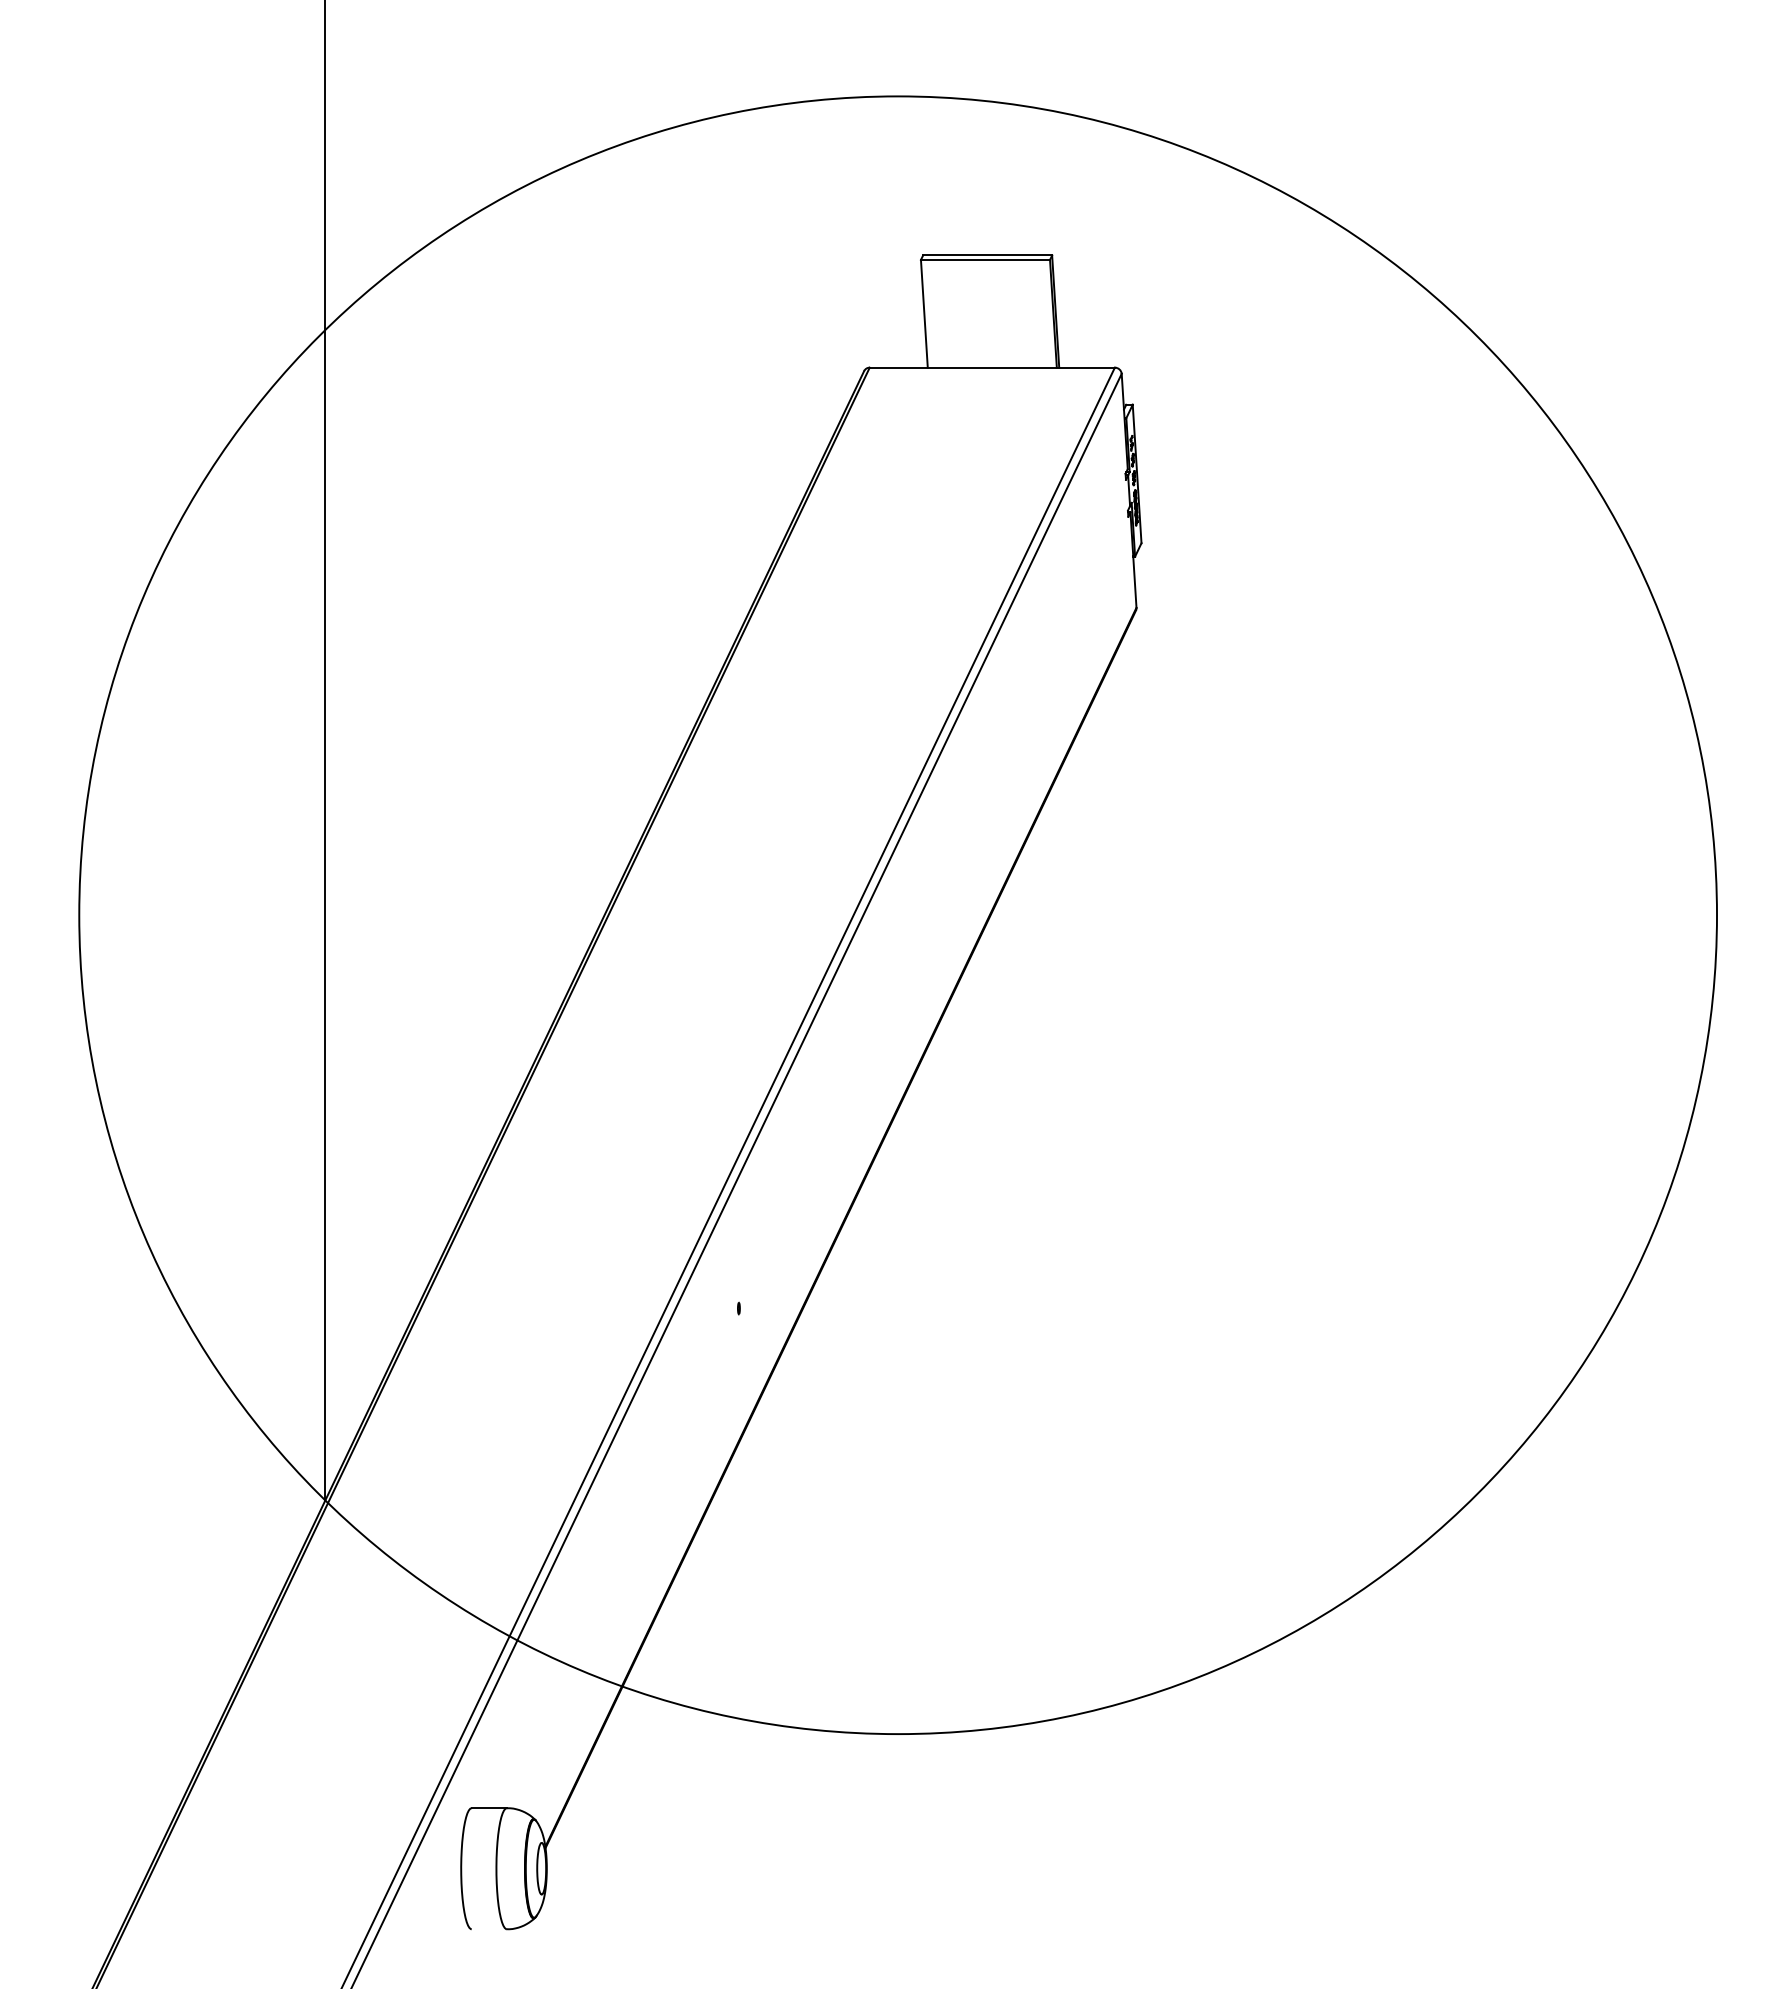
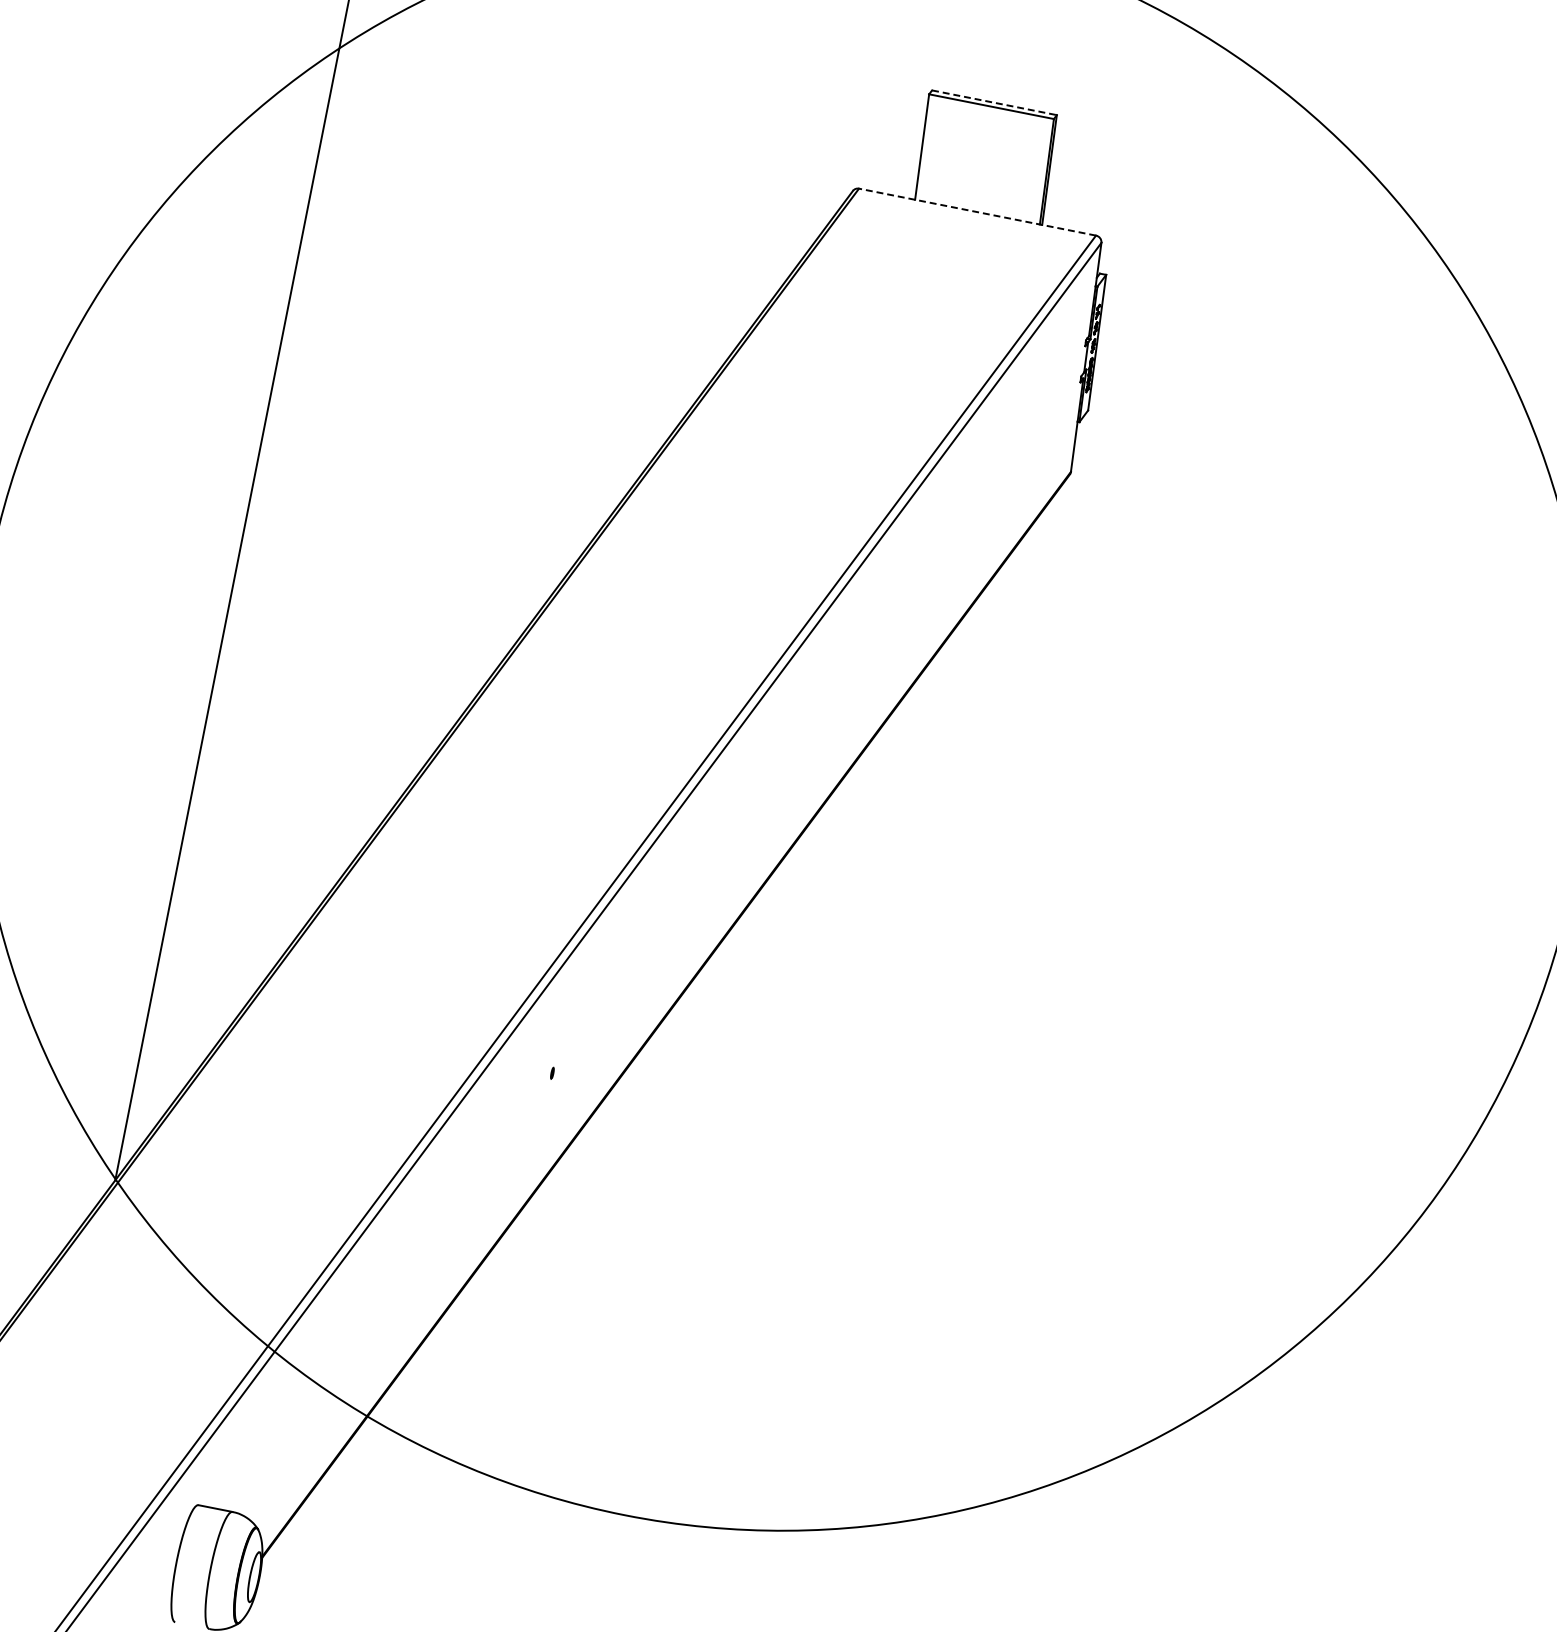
line: (987, 255) -> (994, 102), solid -> dashed
line: (992, 367) -> (977, 212), solid -> dashed

